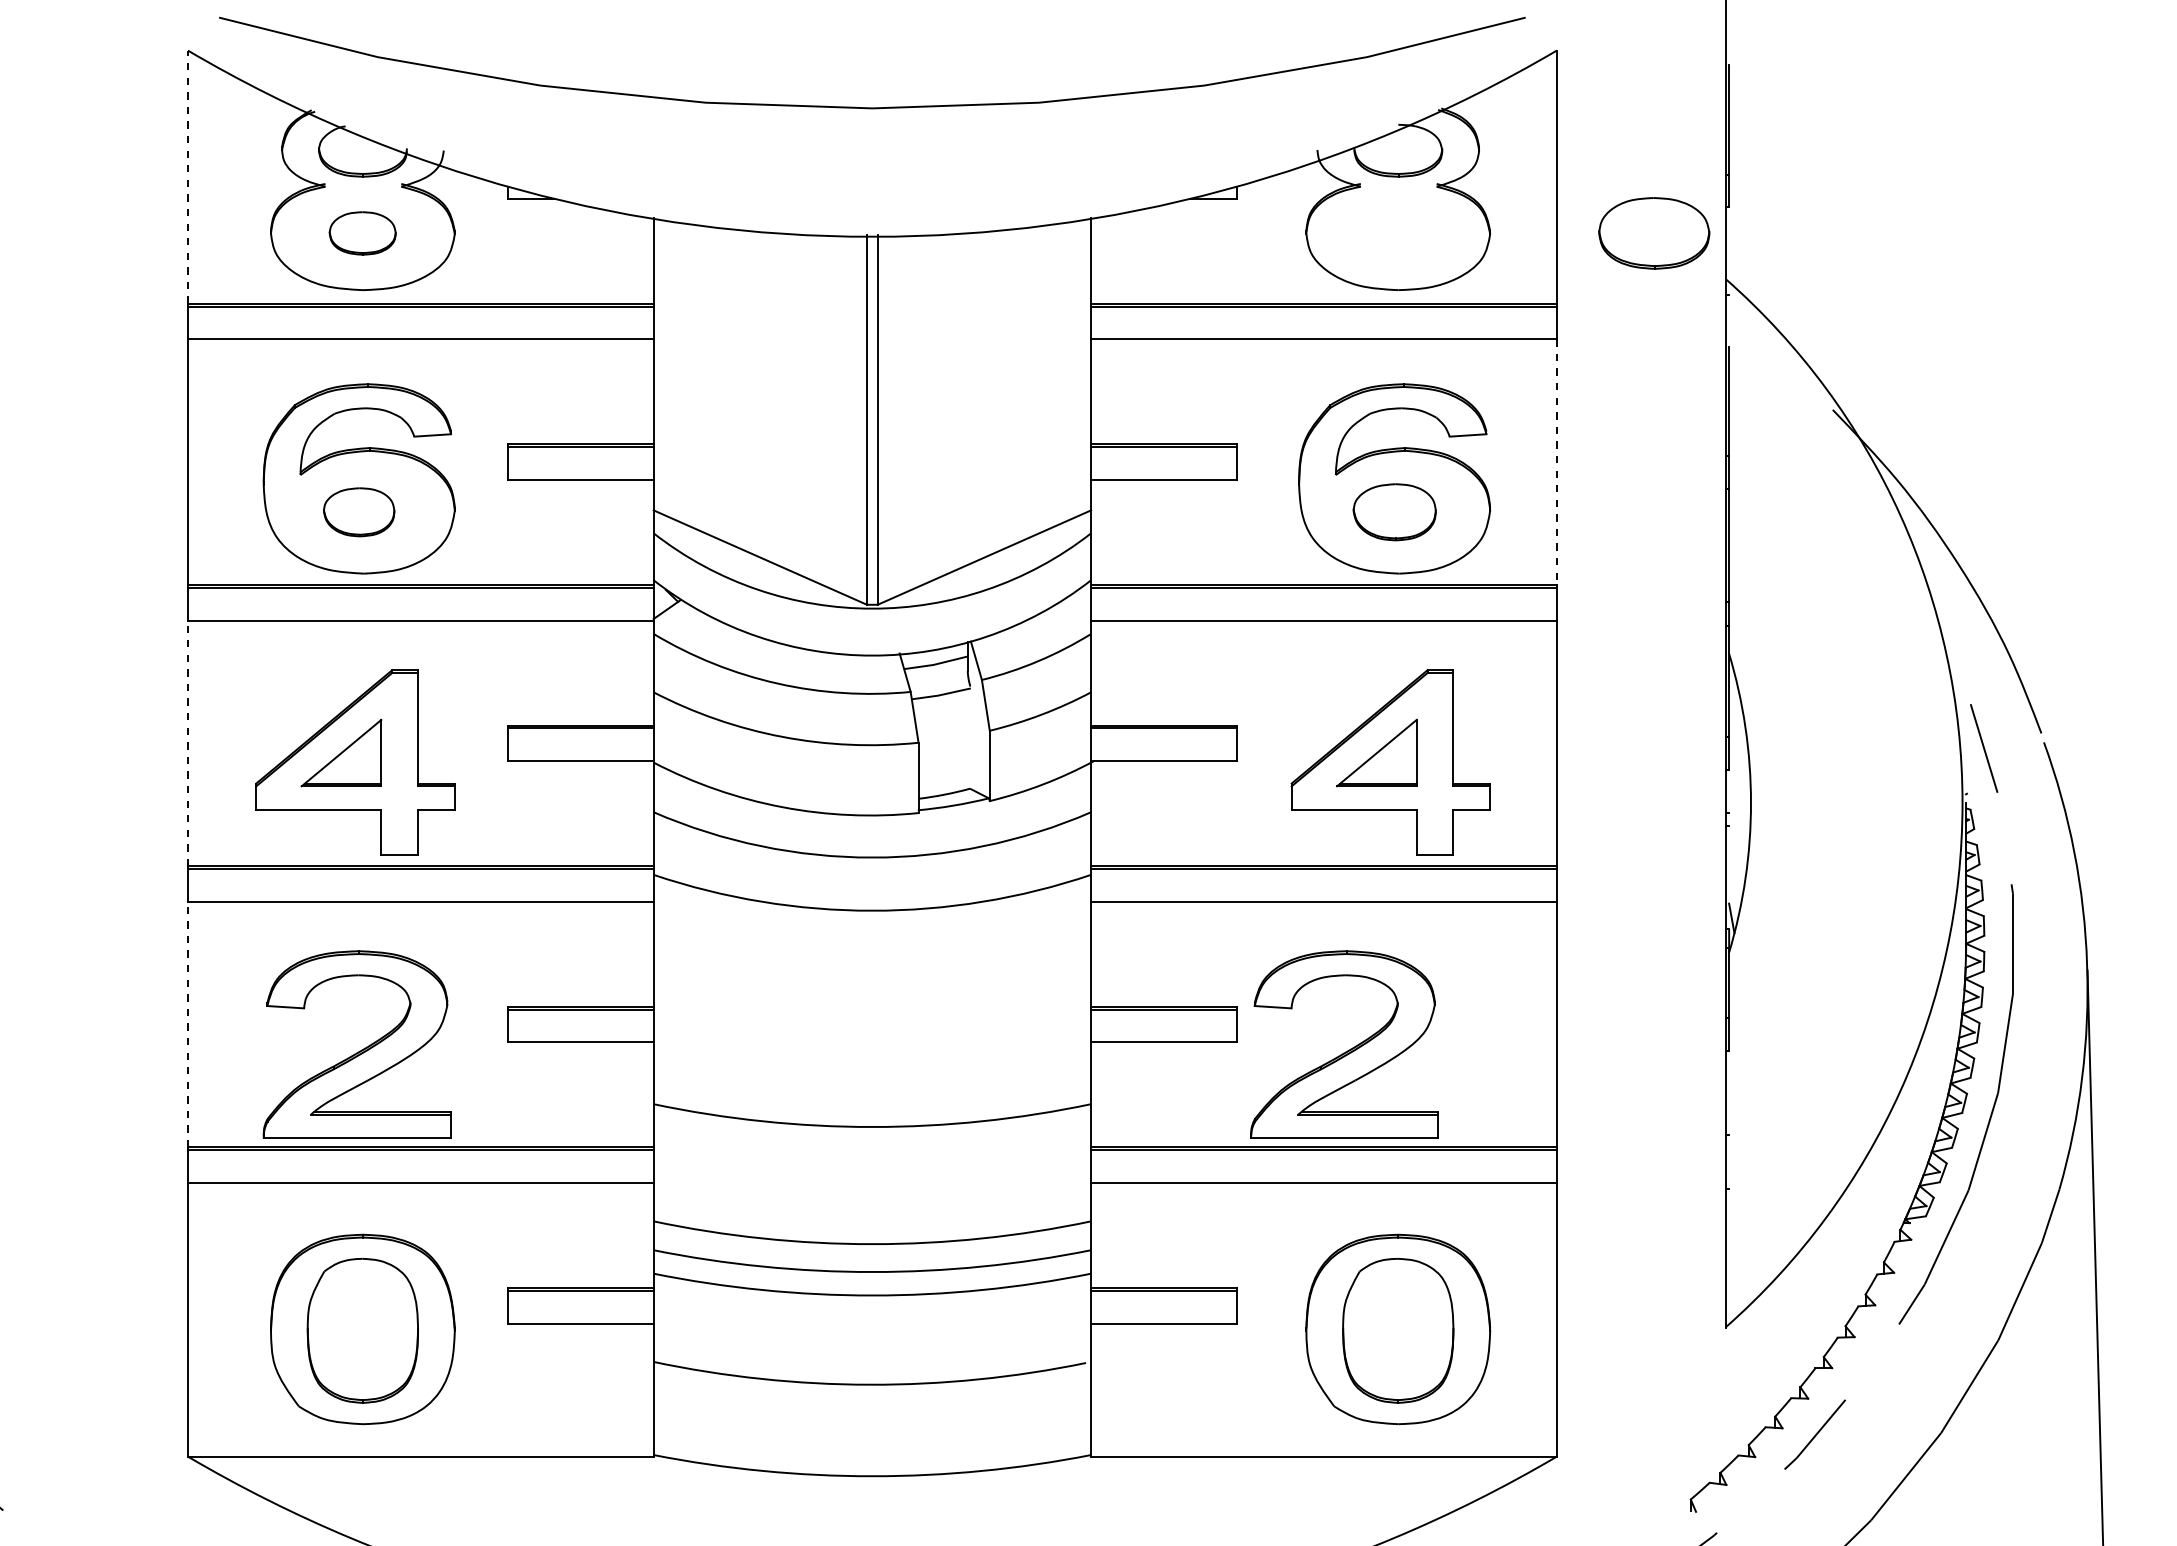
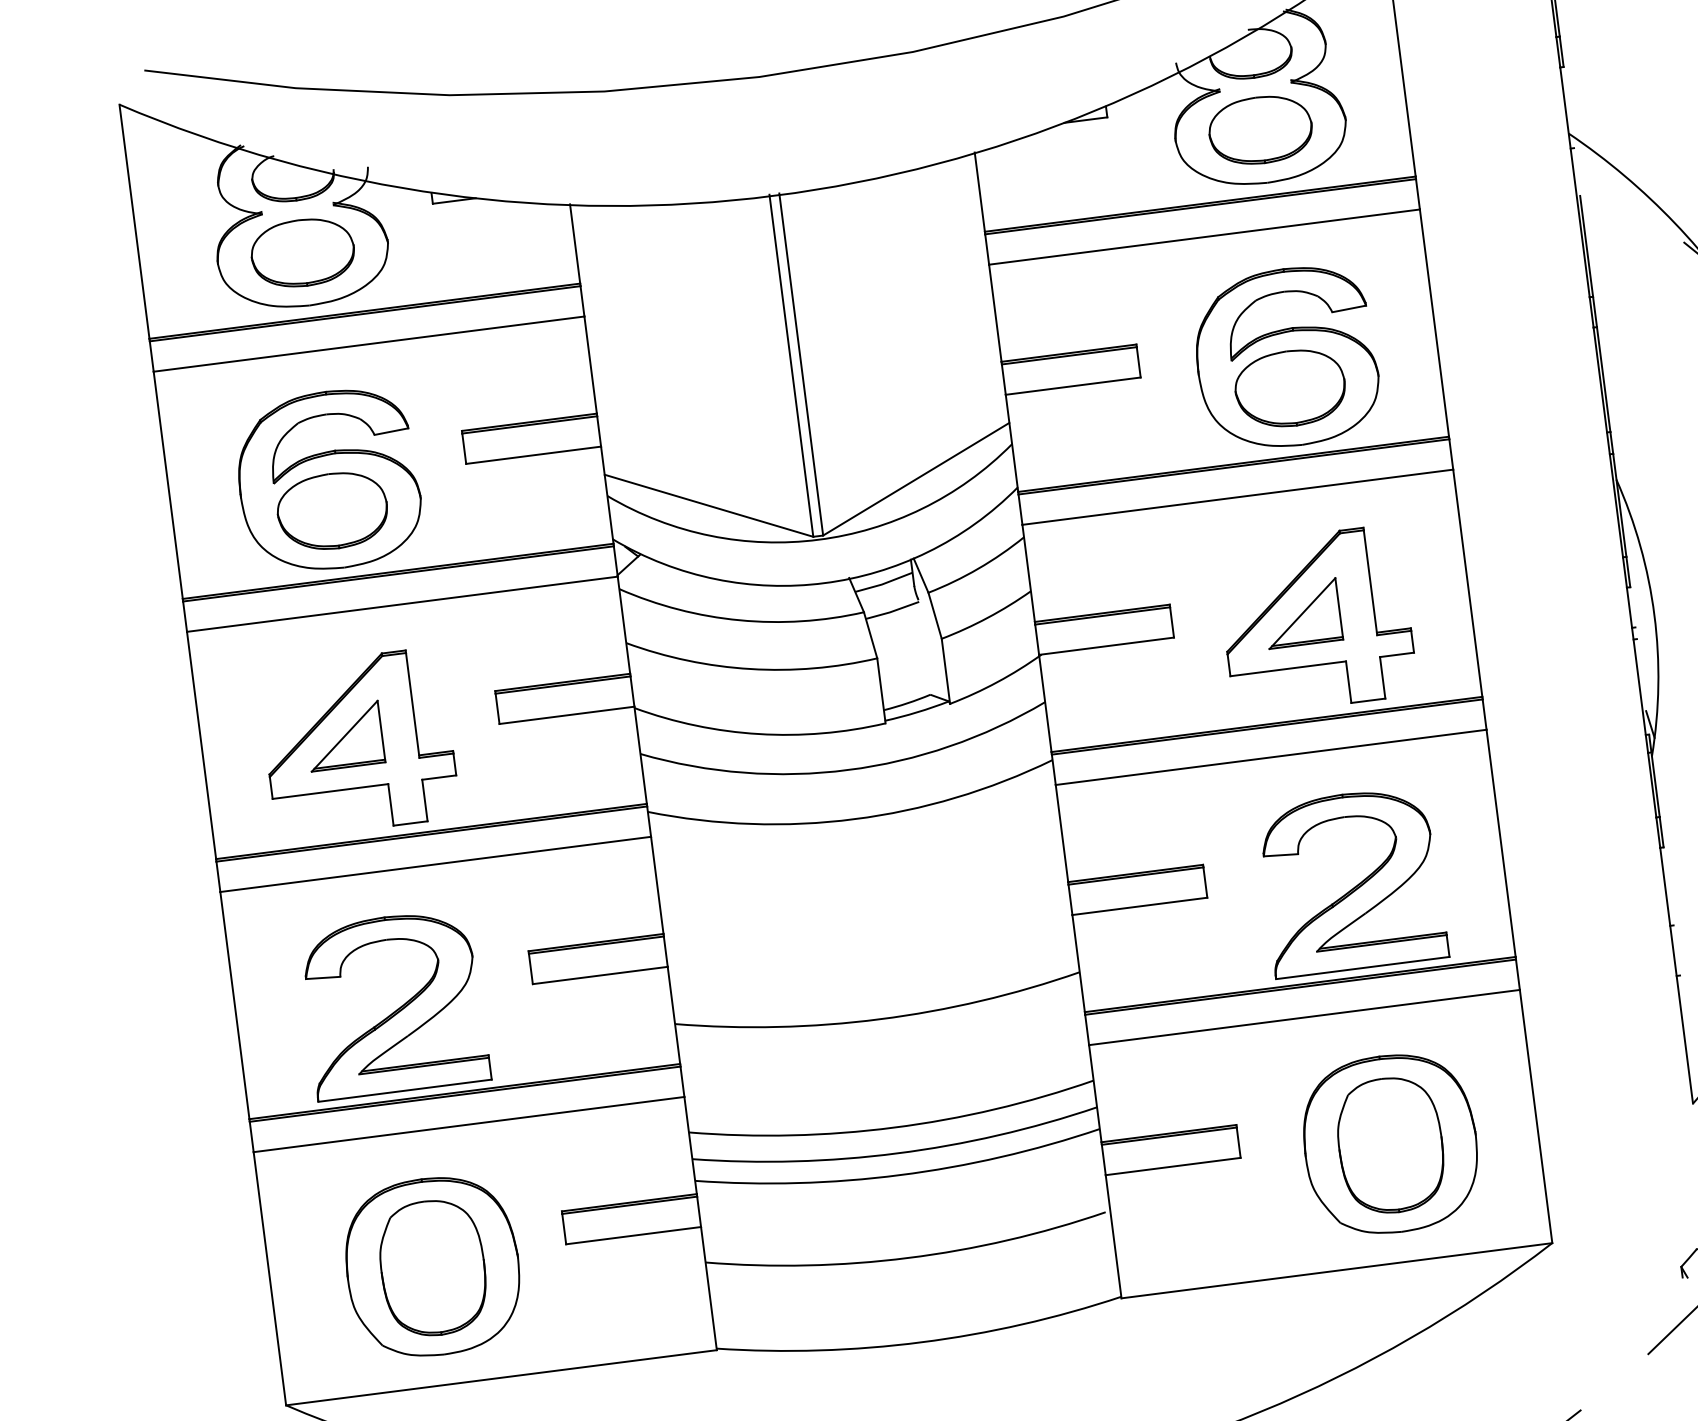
line: (188, 177) -> (134, 221), dashed -> solid
part: (362, 233) -> (302, 253), size x1.67
part: (1654, 233) -> (1260, 130), moved
line: (1556, 462) -> (1434, 323), dashed -> solid
part: (358, 512) -> (331, 511), size x1.67
part: (1394, 512) -> (1290, 388), size x1.43
line: (188, 743) -> (202, 745), dashed -> solid
line: (188, 1024) -> (235, 1005), dashed -> solid
part: (1347, 1050) -> (1354, 886), moved

